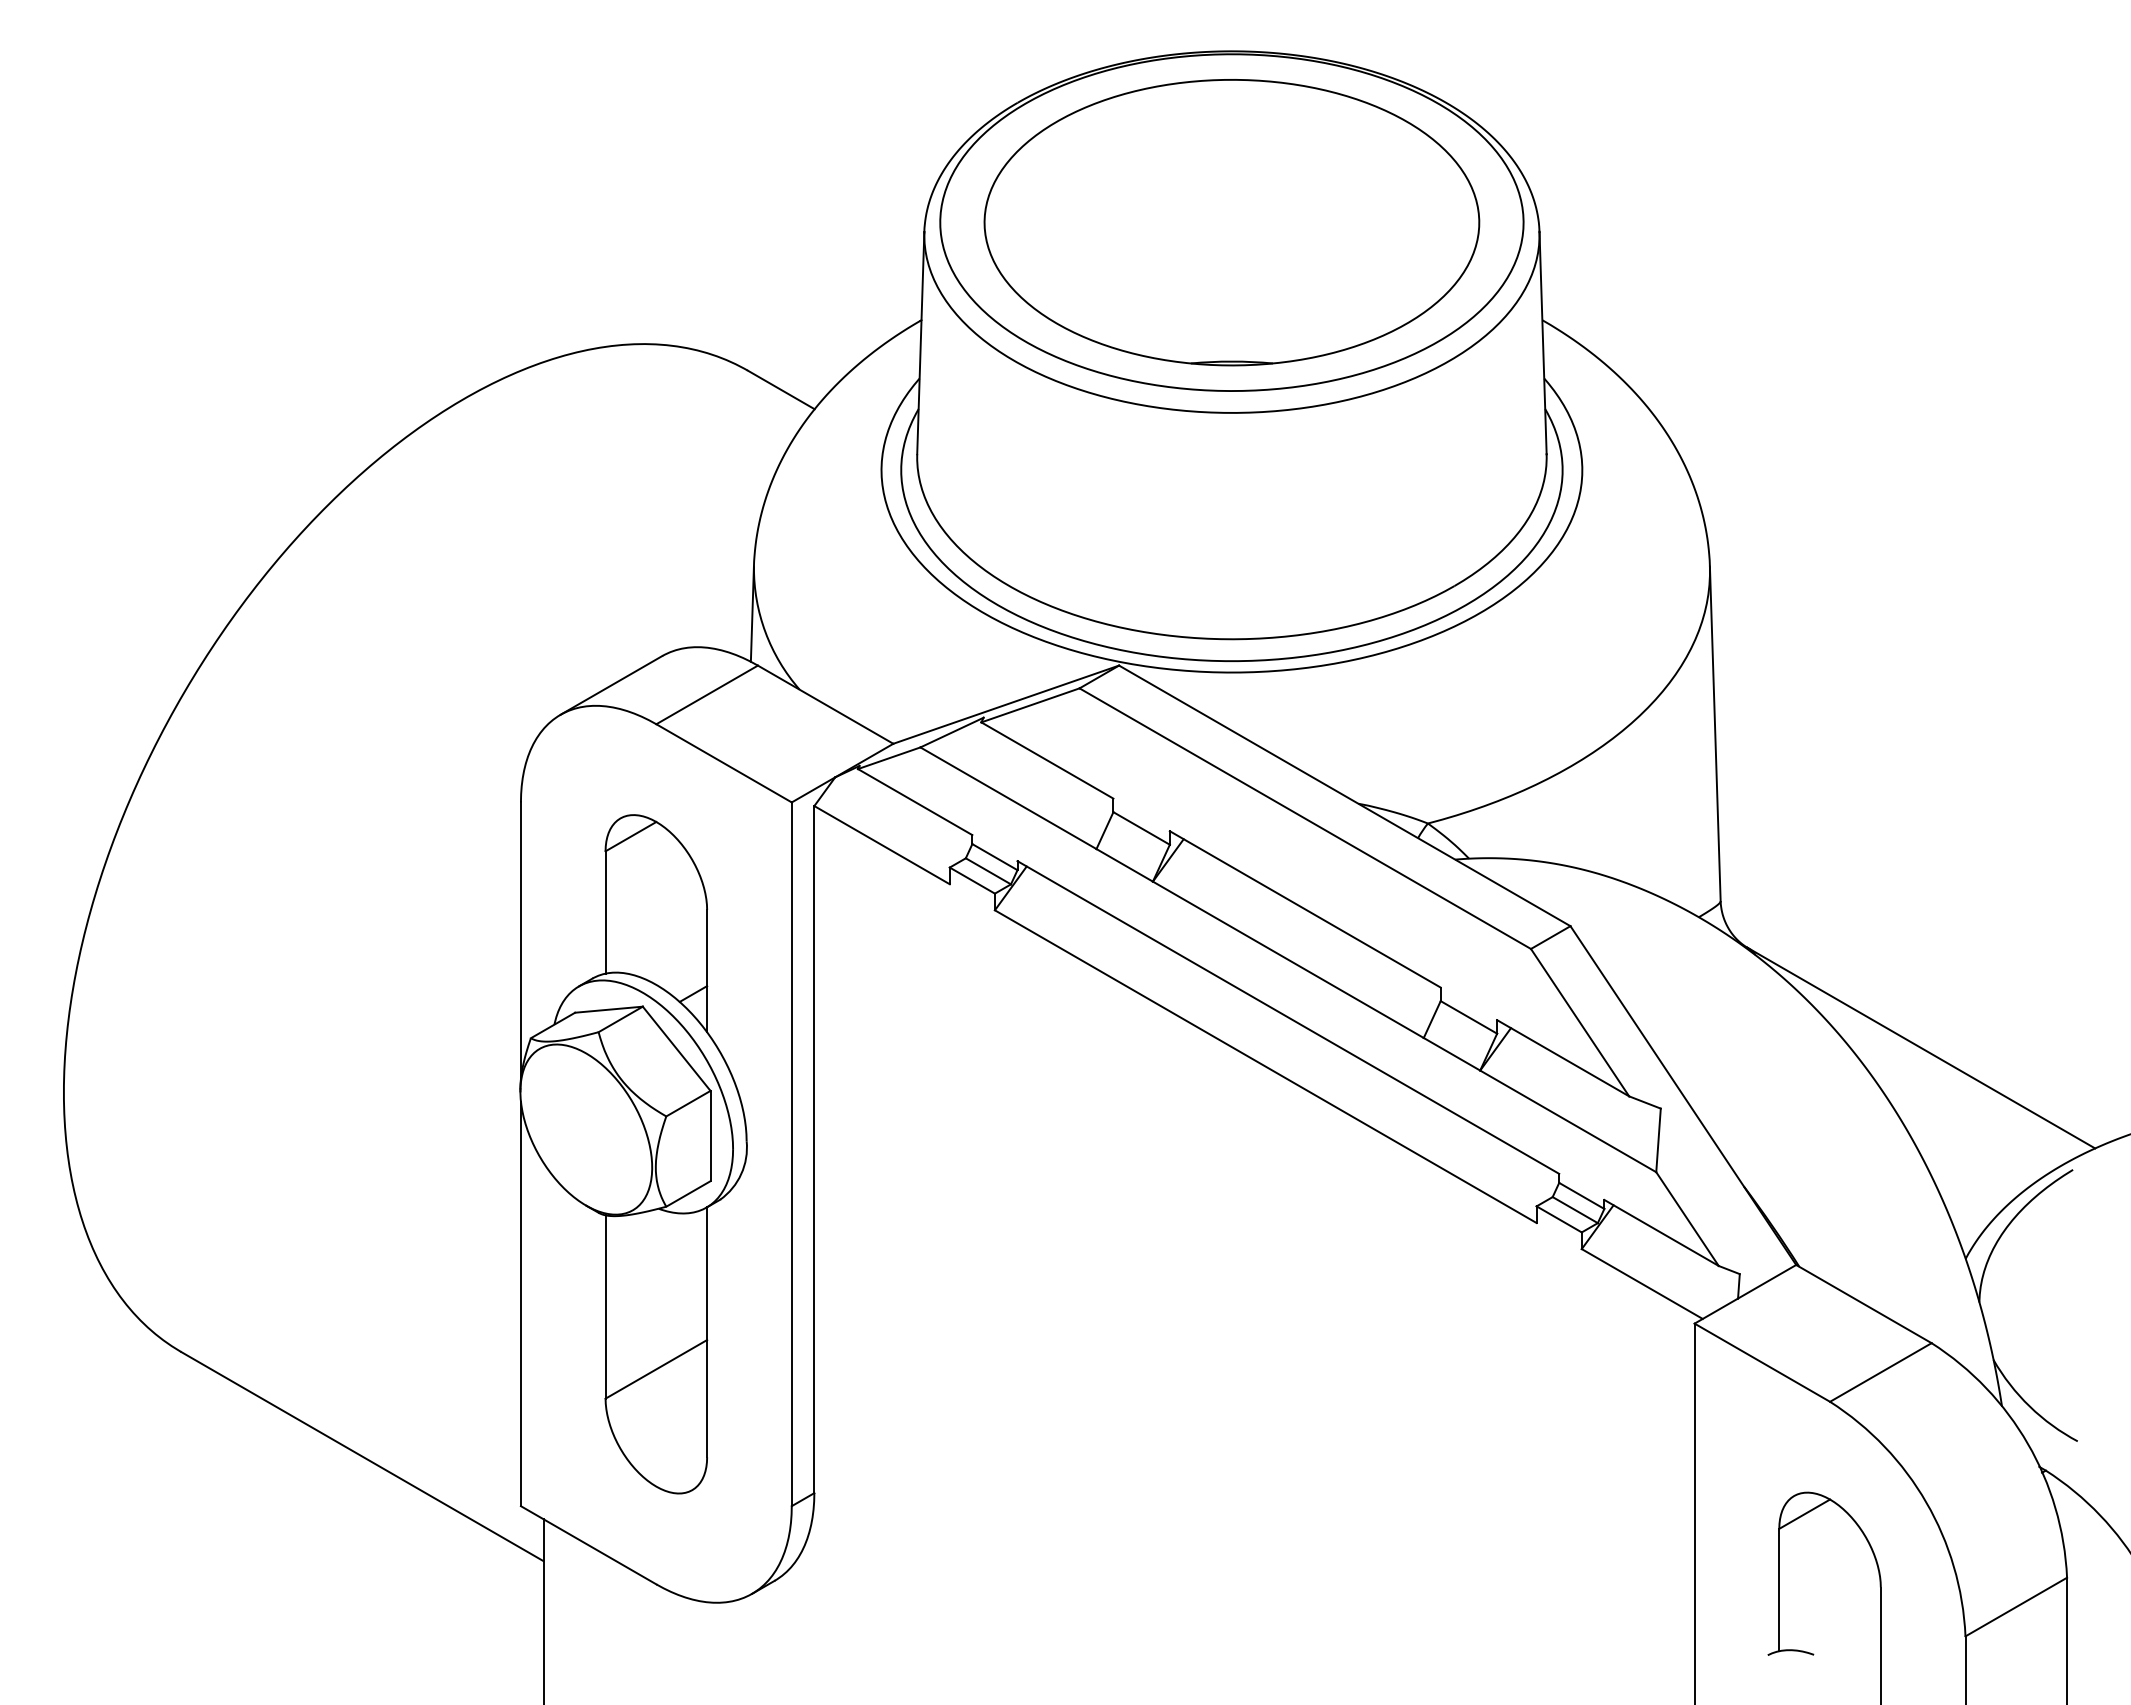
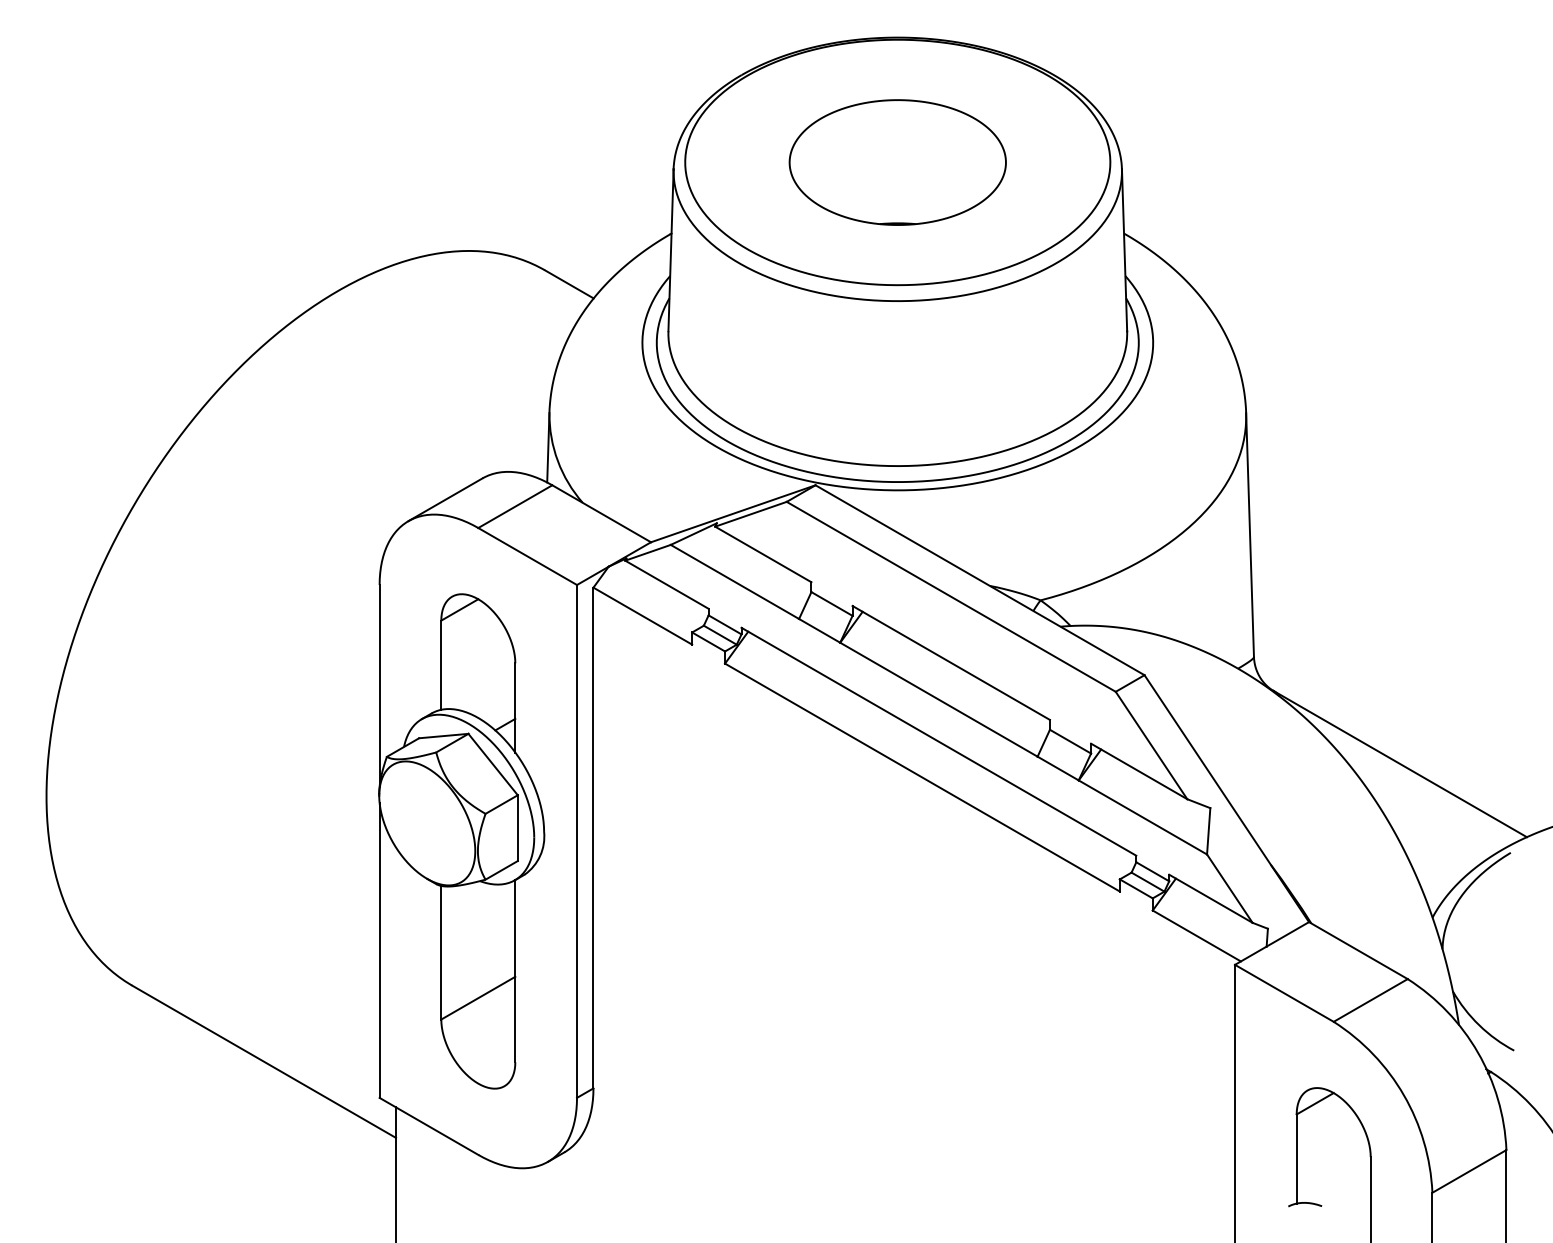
part: (1231, 222) -> (897, 162), size x0.6

